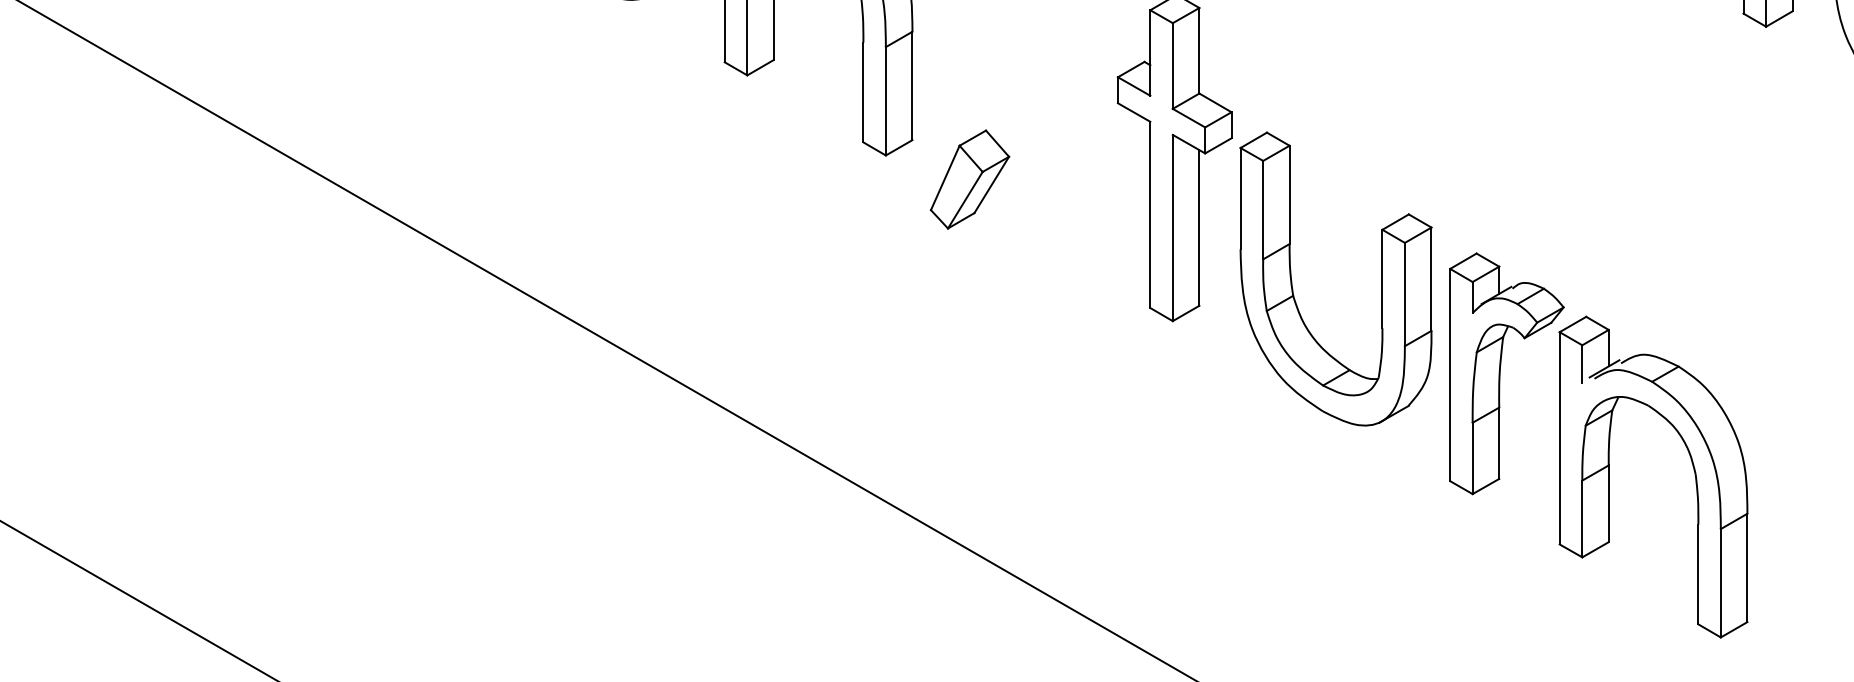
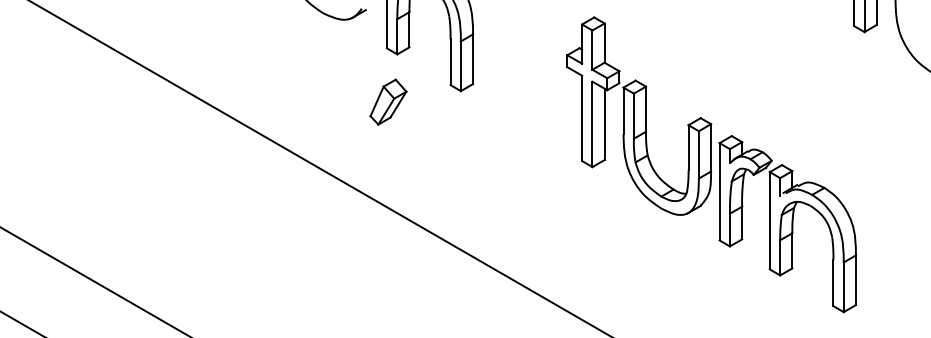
part: (970, 178) -> (388, 101), moved

